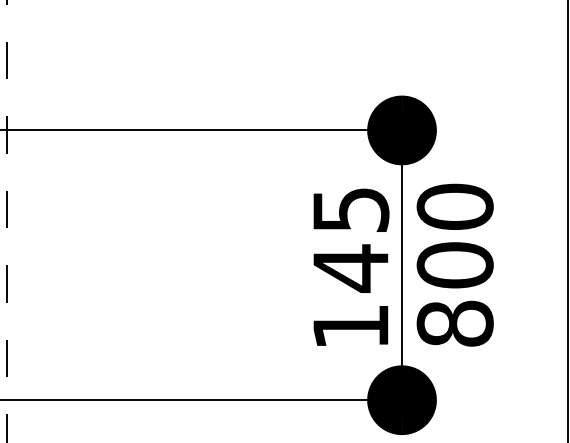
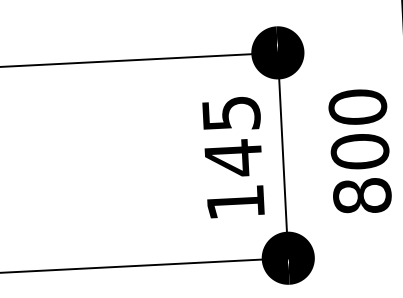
text: (454, 264) -> (359, 151), moved
text: (351, 266) -> (233, 156), moved

